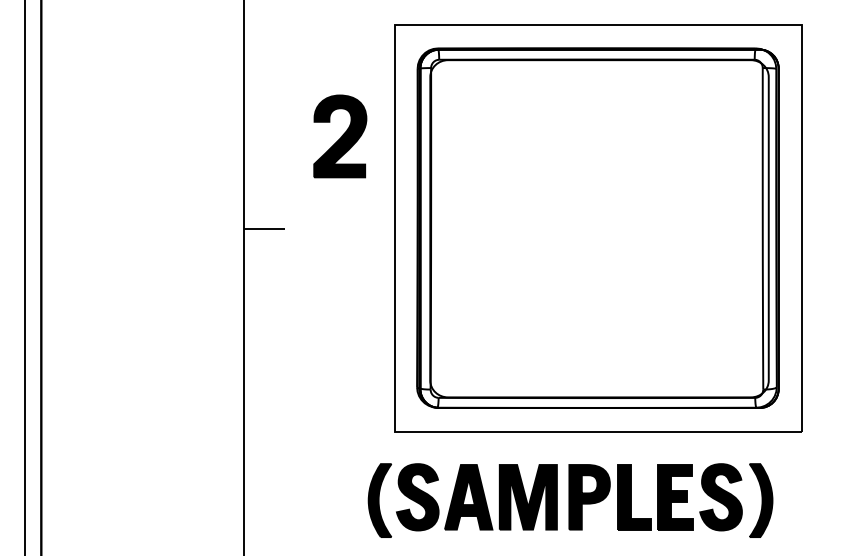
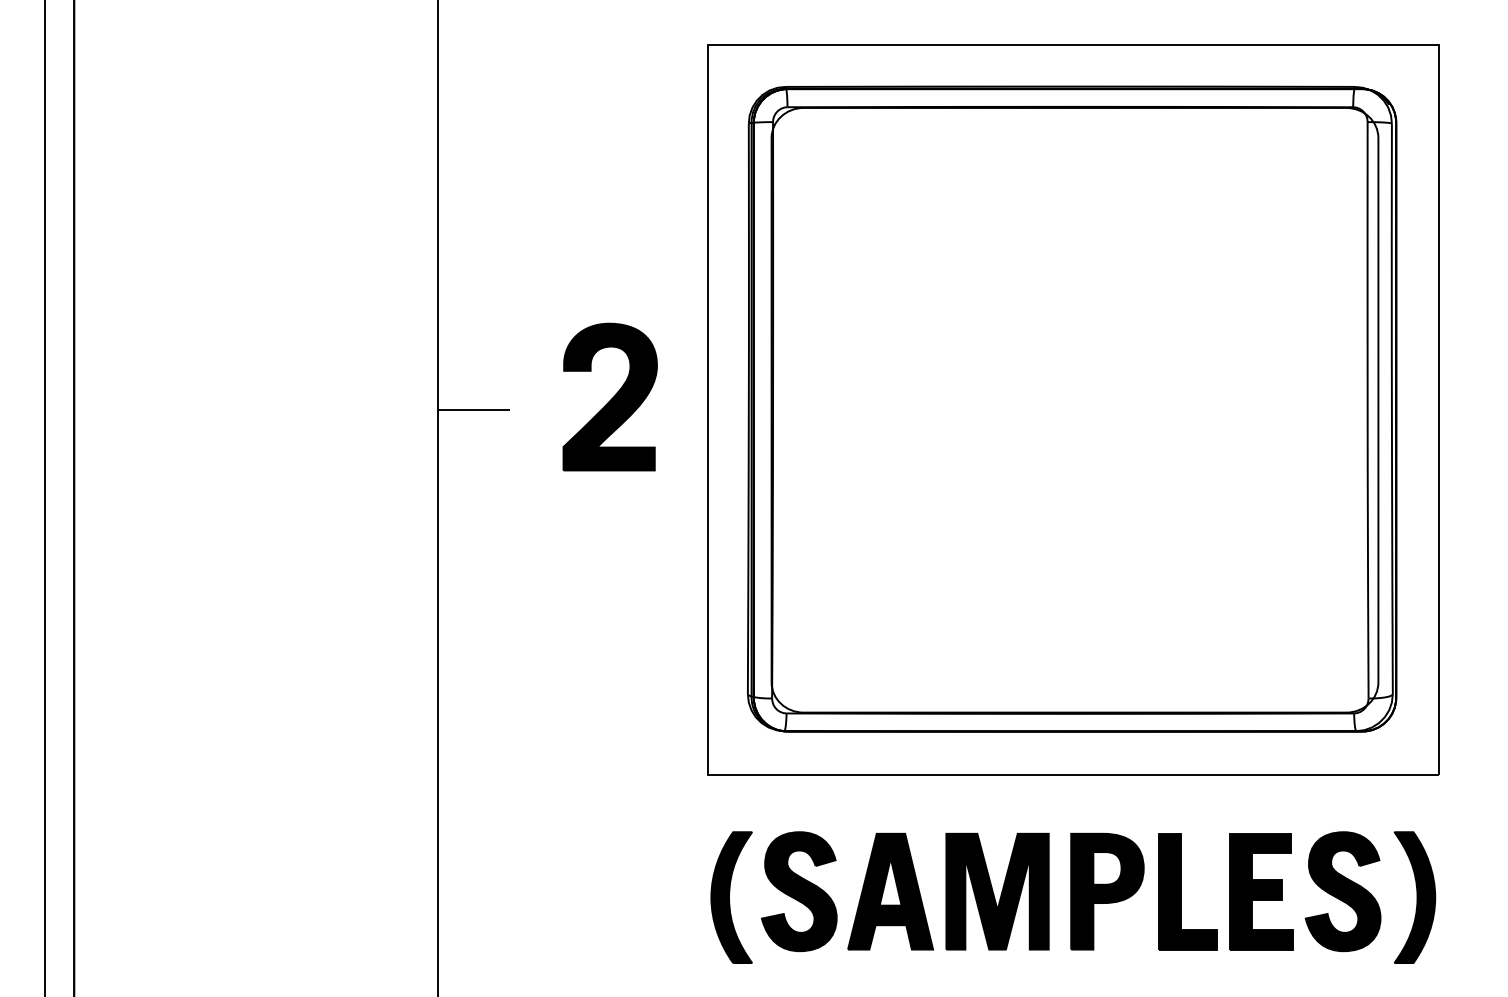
part: (340, 136) -> (610, 397), moved
part: (570, 500) -> (1073, 897), moved

